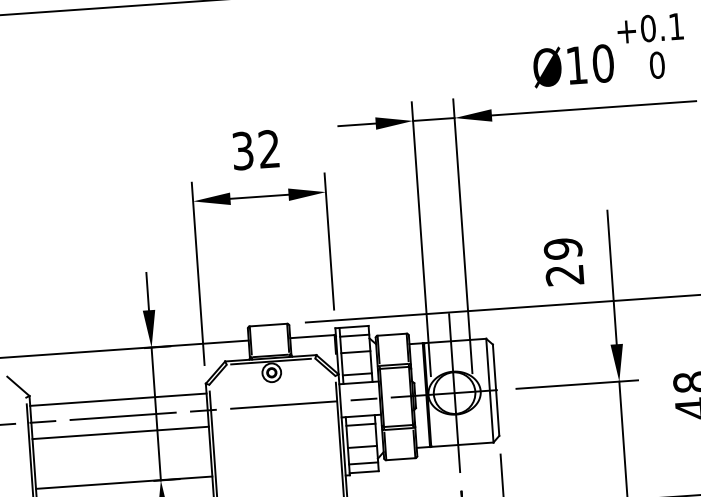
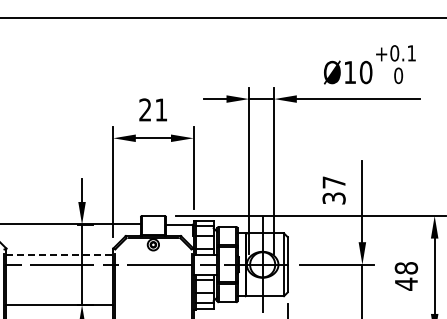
text: (254, 149) -> (152, 109), 32 -> 21
text: (563, 262) -> (333, 190), 29 -> 37
line: (119, 399) -> (60, 254), solid -> dashed
line: (120, 432) -> (59, 274), removed

